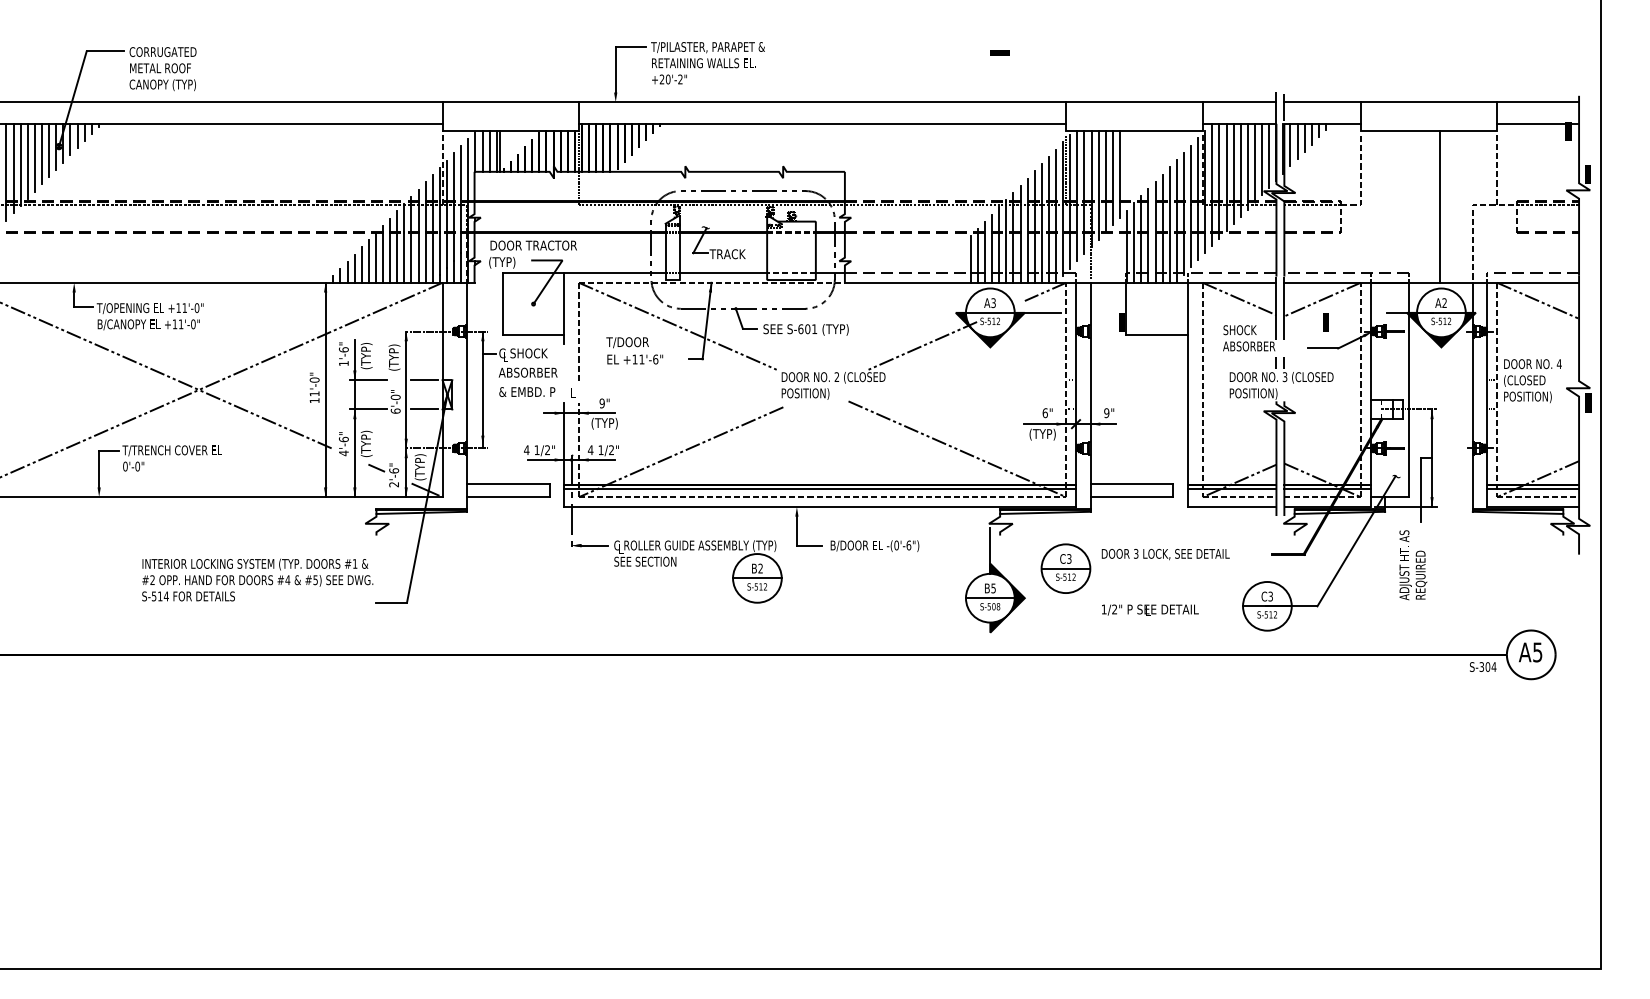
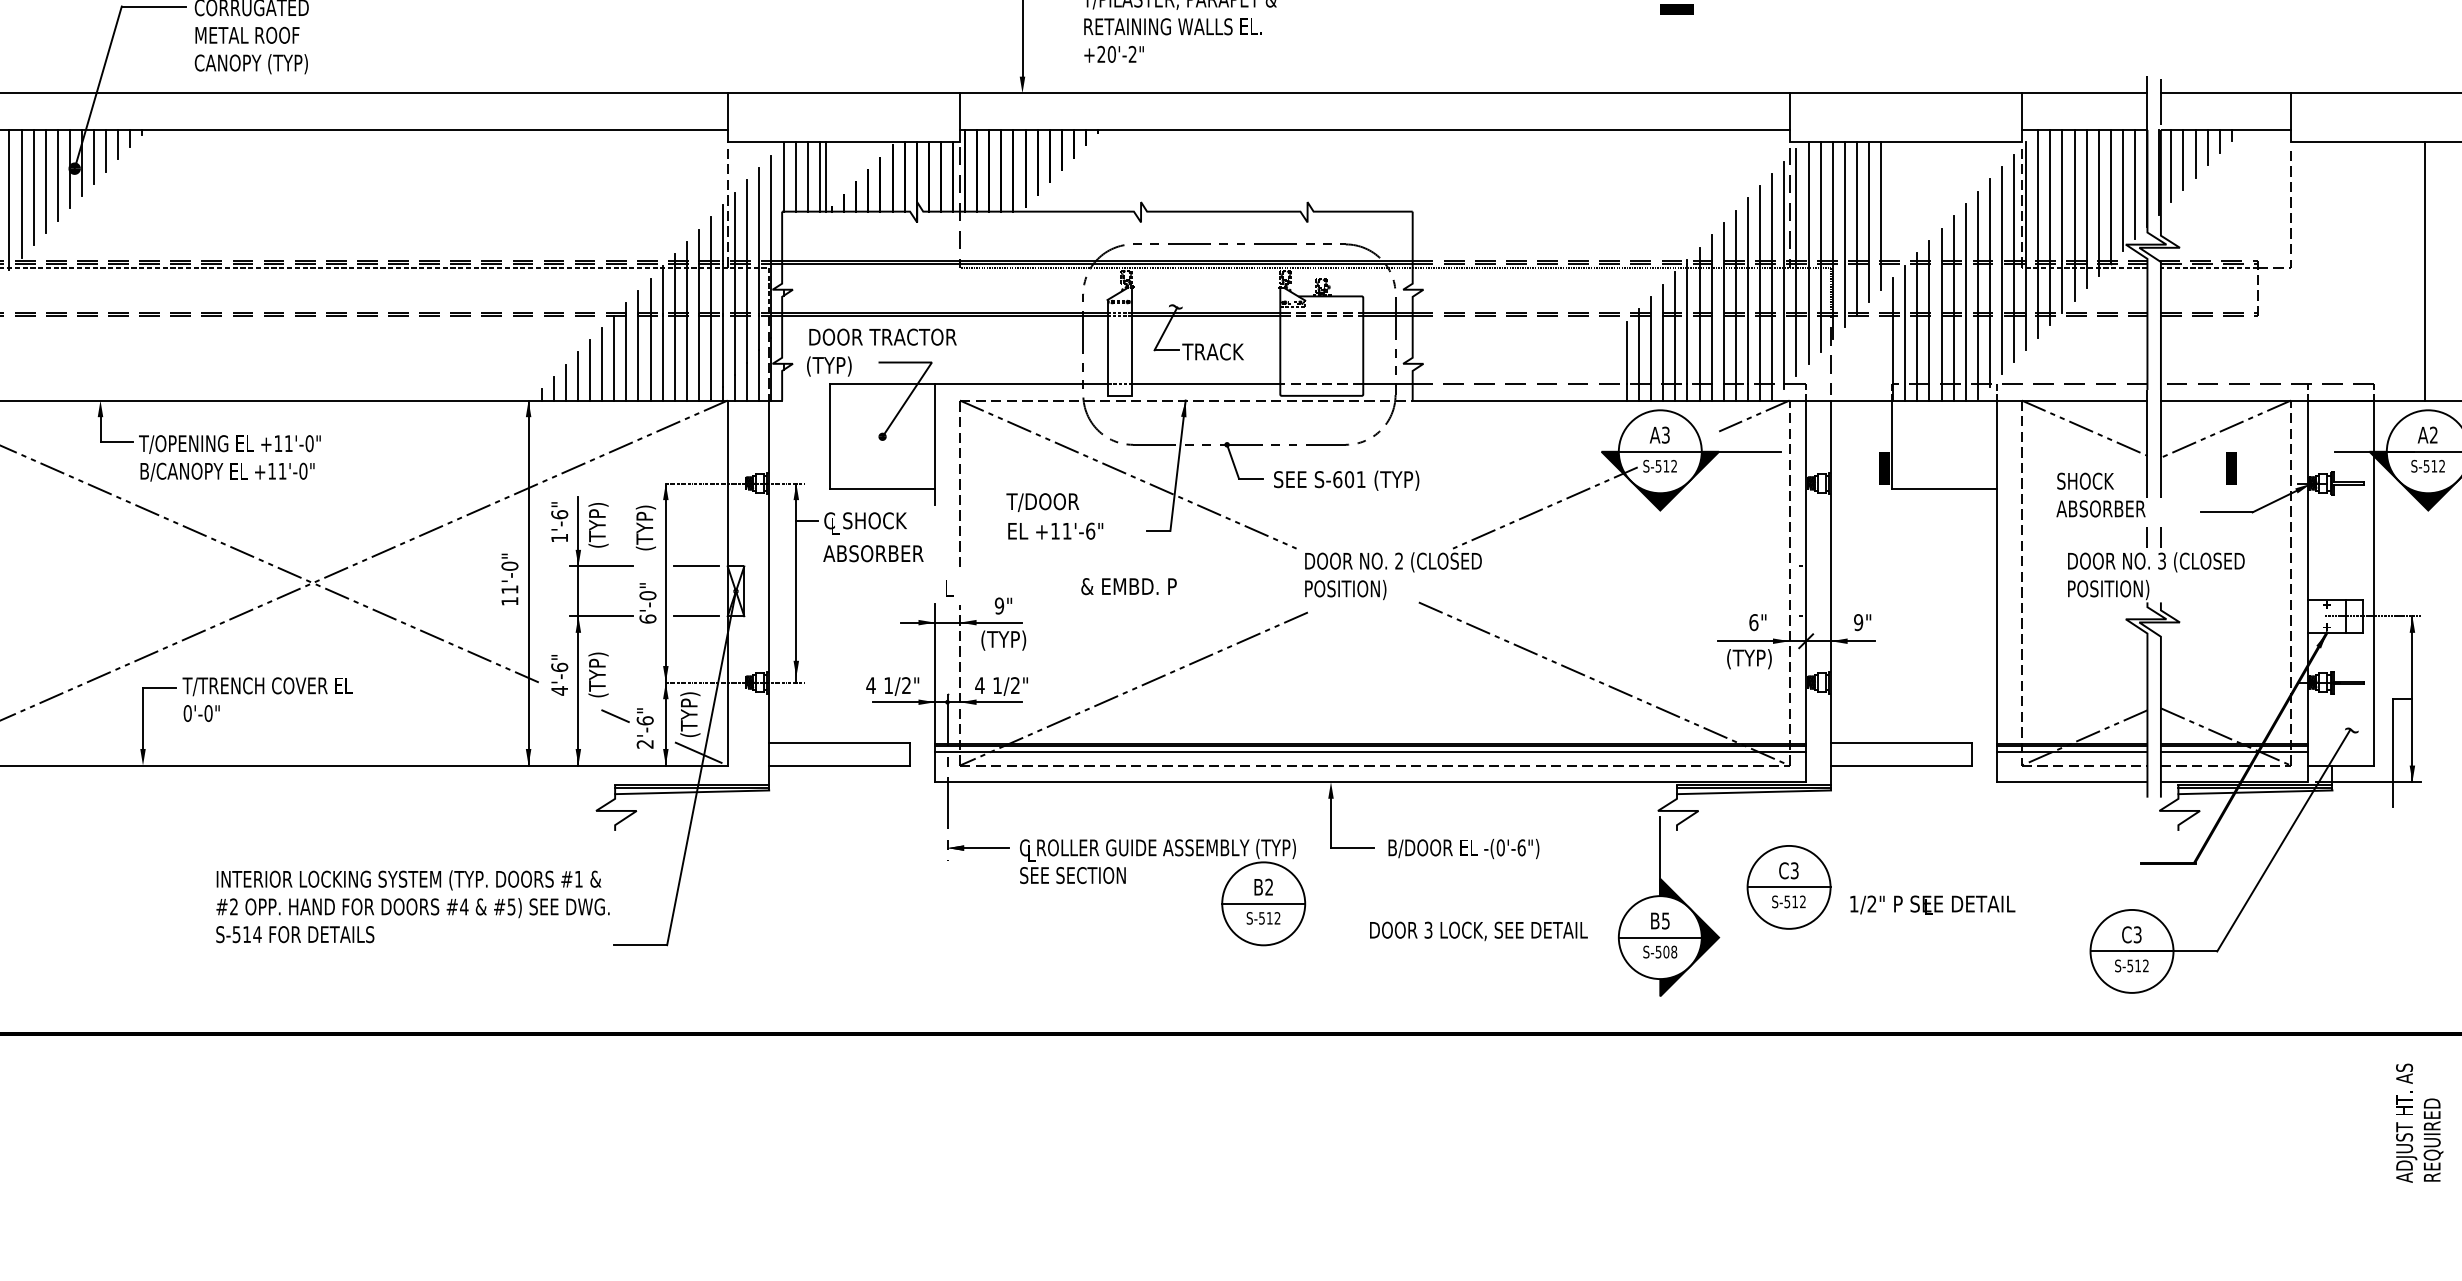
text: (527, 391) -> (1129, 585), moved
text: (1165, 554) -> (1478, 931), moved
text: (1413, 565) -> (2419, 1123), moved
text: (1150, 609) -> (1932, 904), moved

